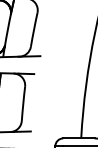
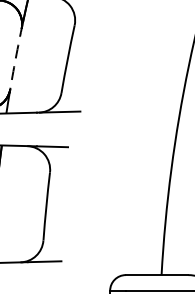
arc: (7, 29) -> (14, 58), solid -> dashed

